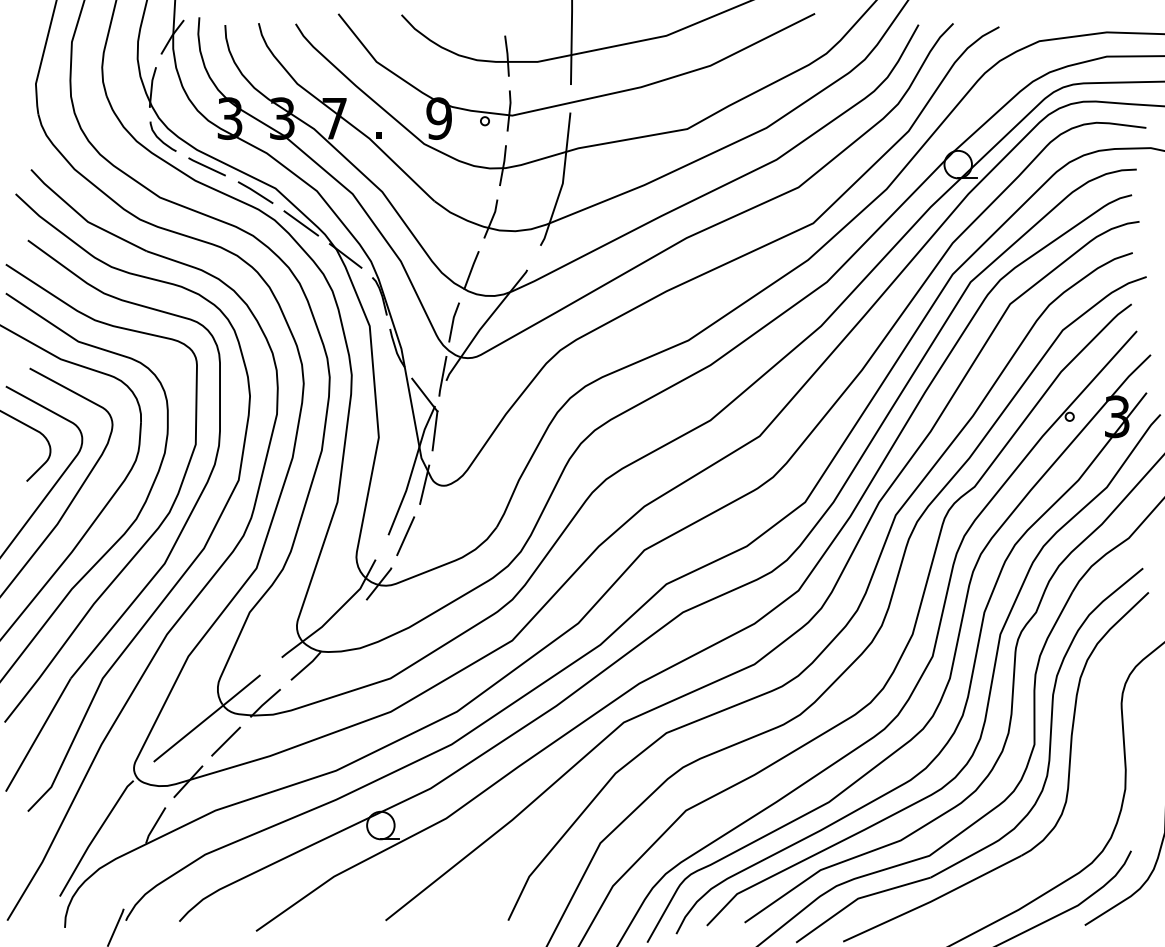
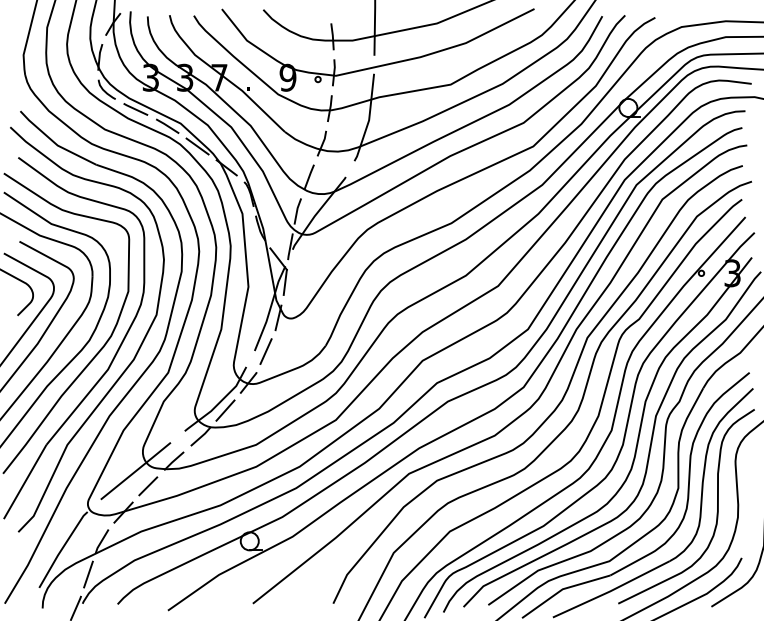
line: (343, 626) -> (225, 410), added
curve: (1092, 781) -> (716, 512), added
line: (134, 876) -> (88, 574), added

